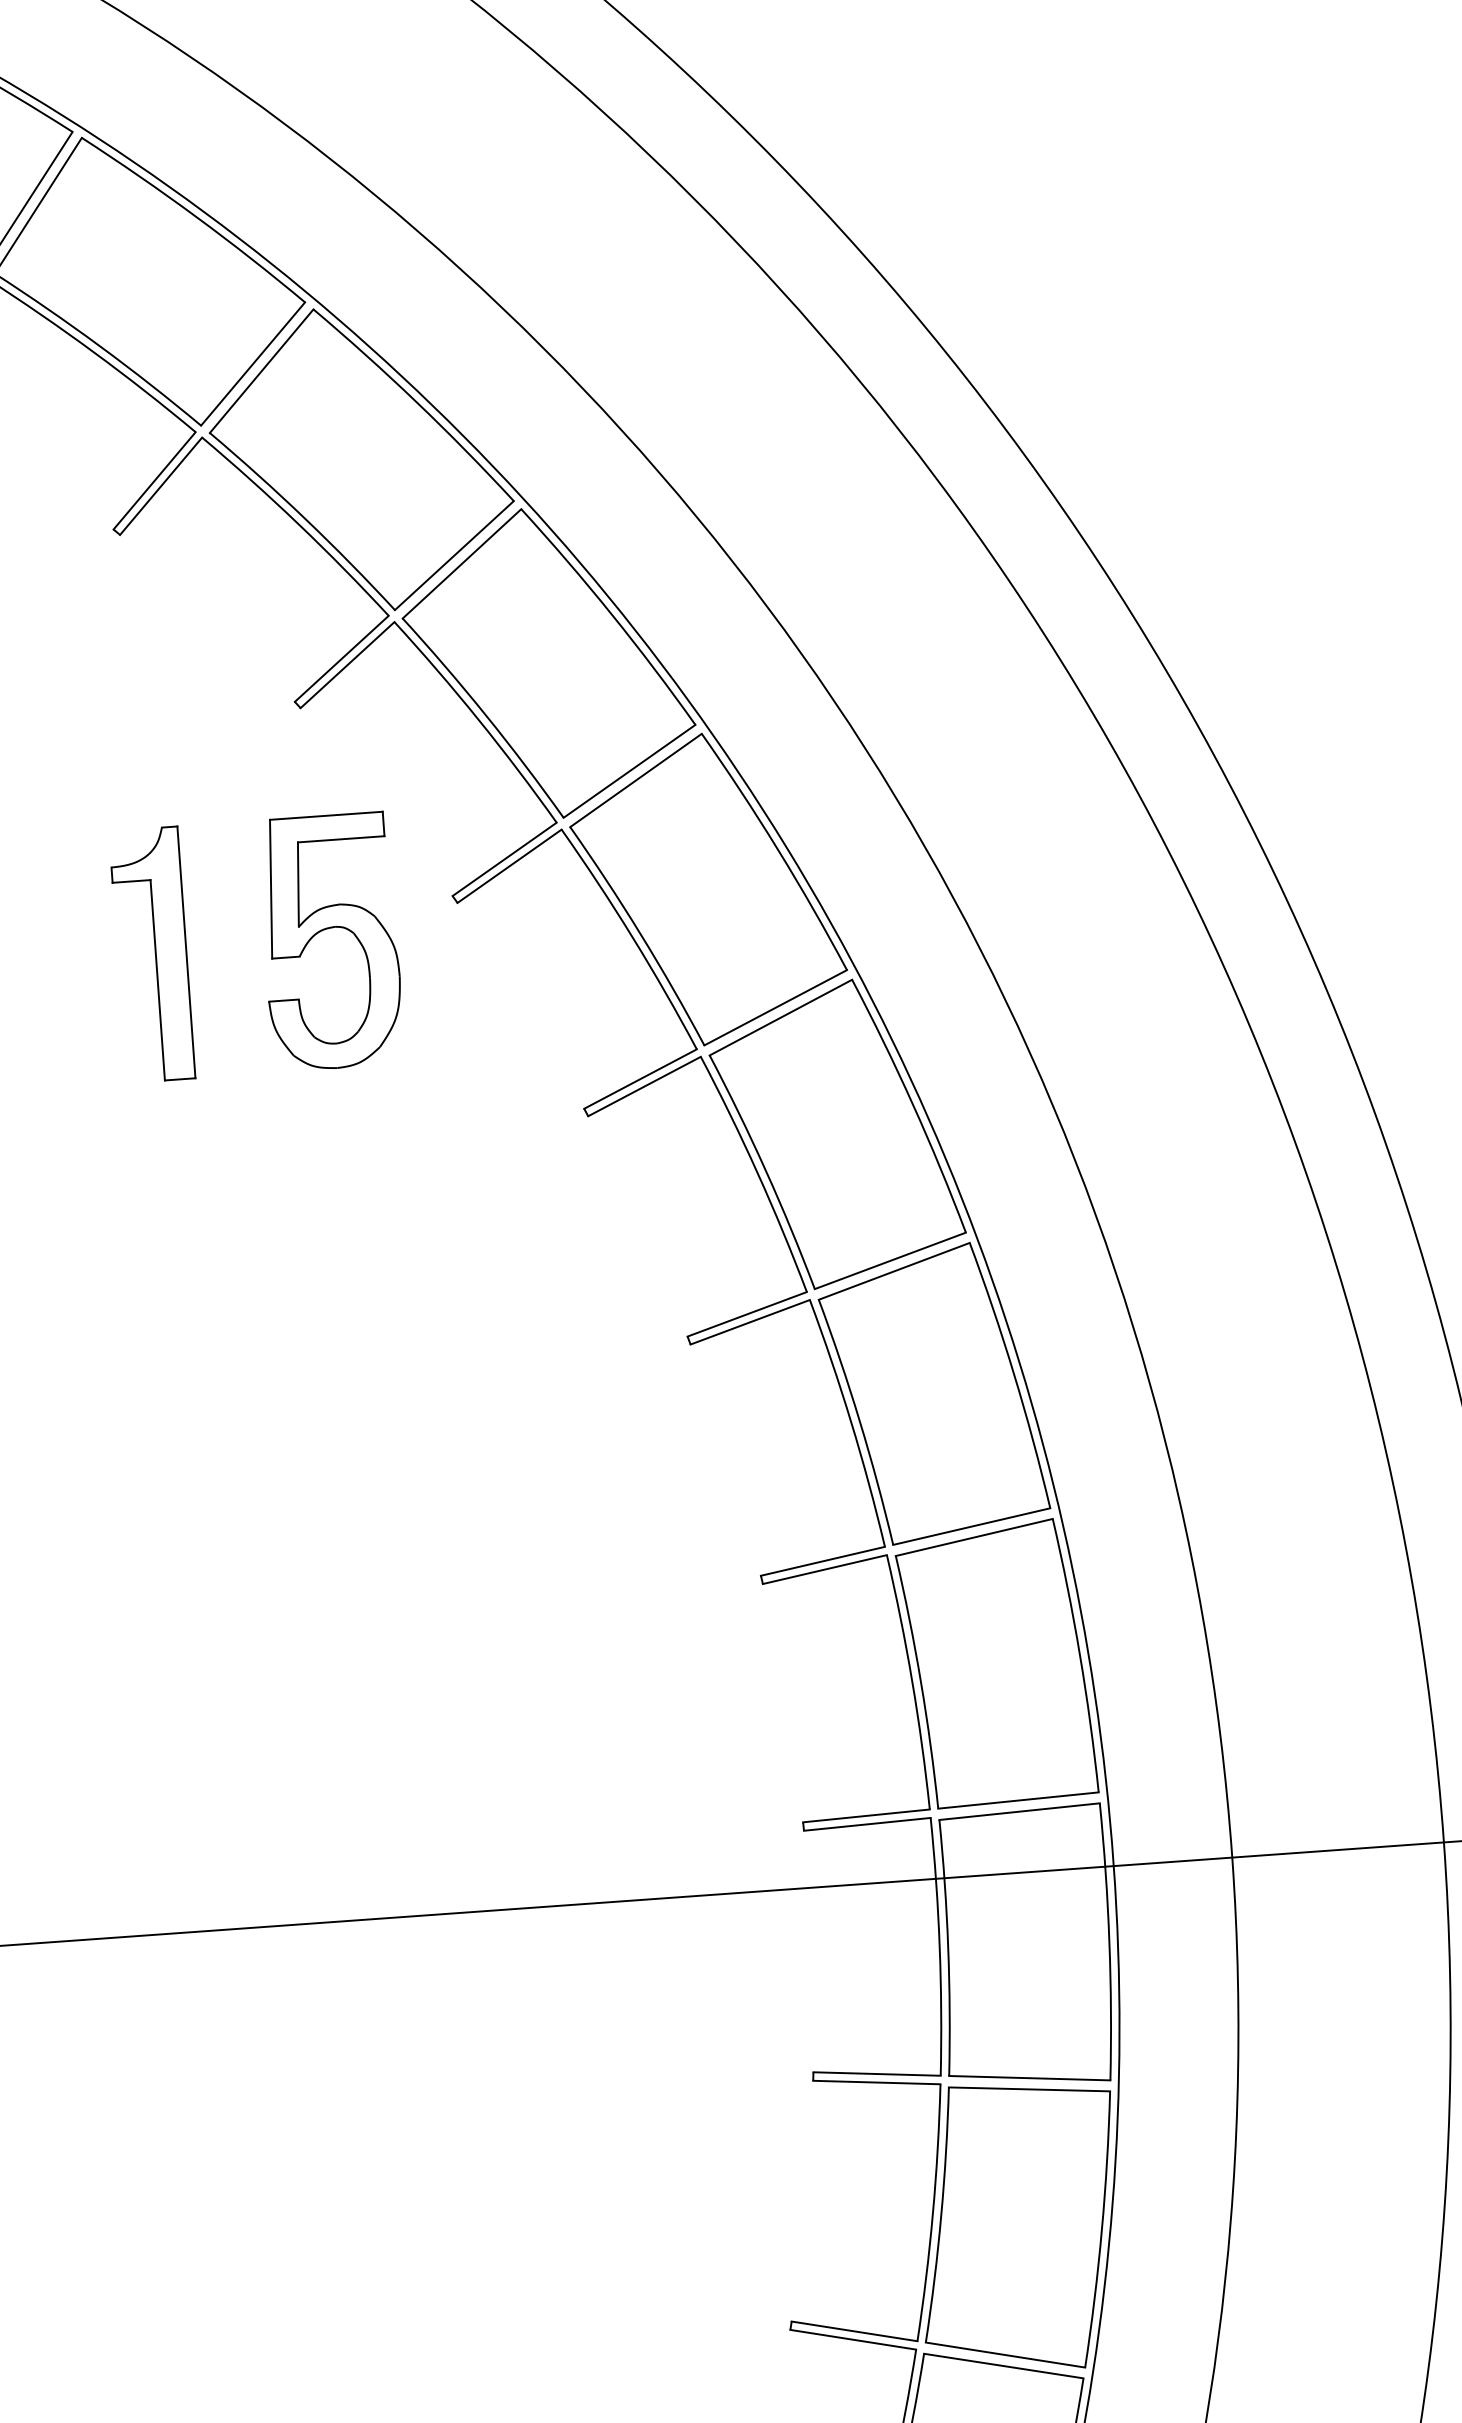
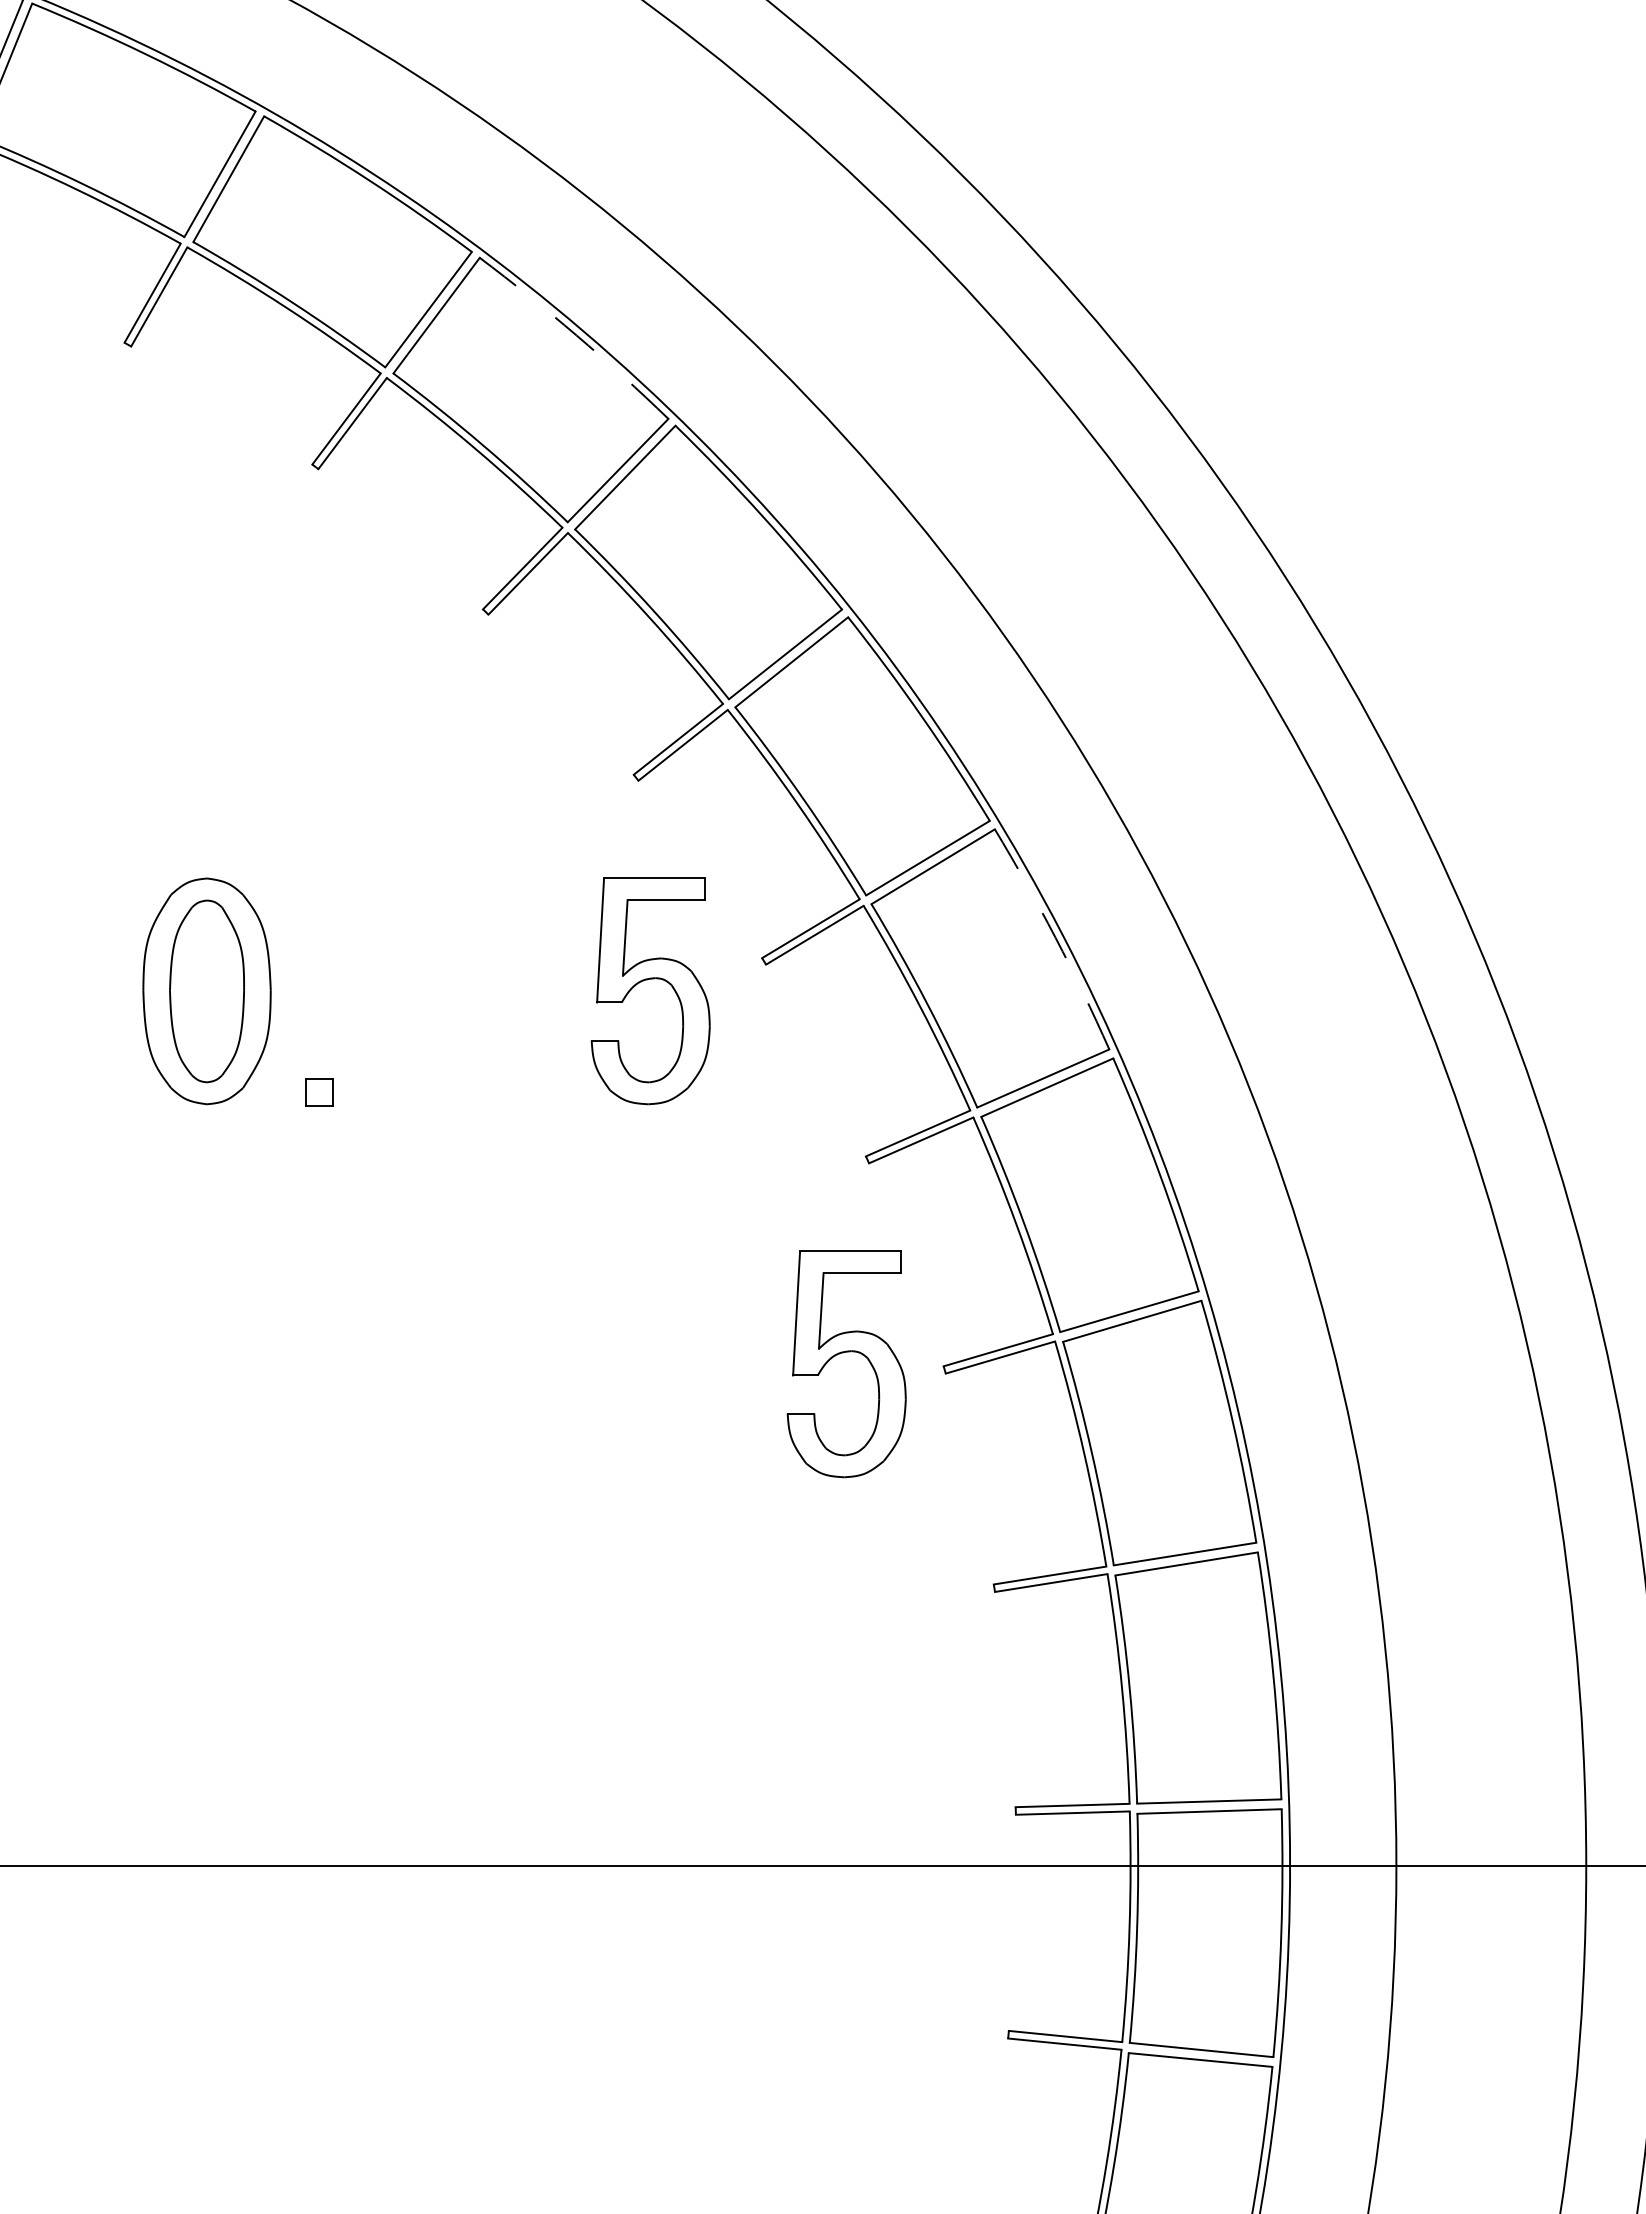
arc: (195, 216) -> (576, 335), solid -> dashed
arc: (778, 849) -> (1055, 937), solid -> dashed
part: (152, 953) -> (490, 990), removed
part: (574, 1330) -> (843, 1353), added

